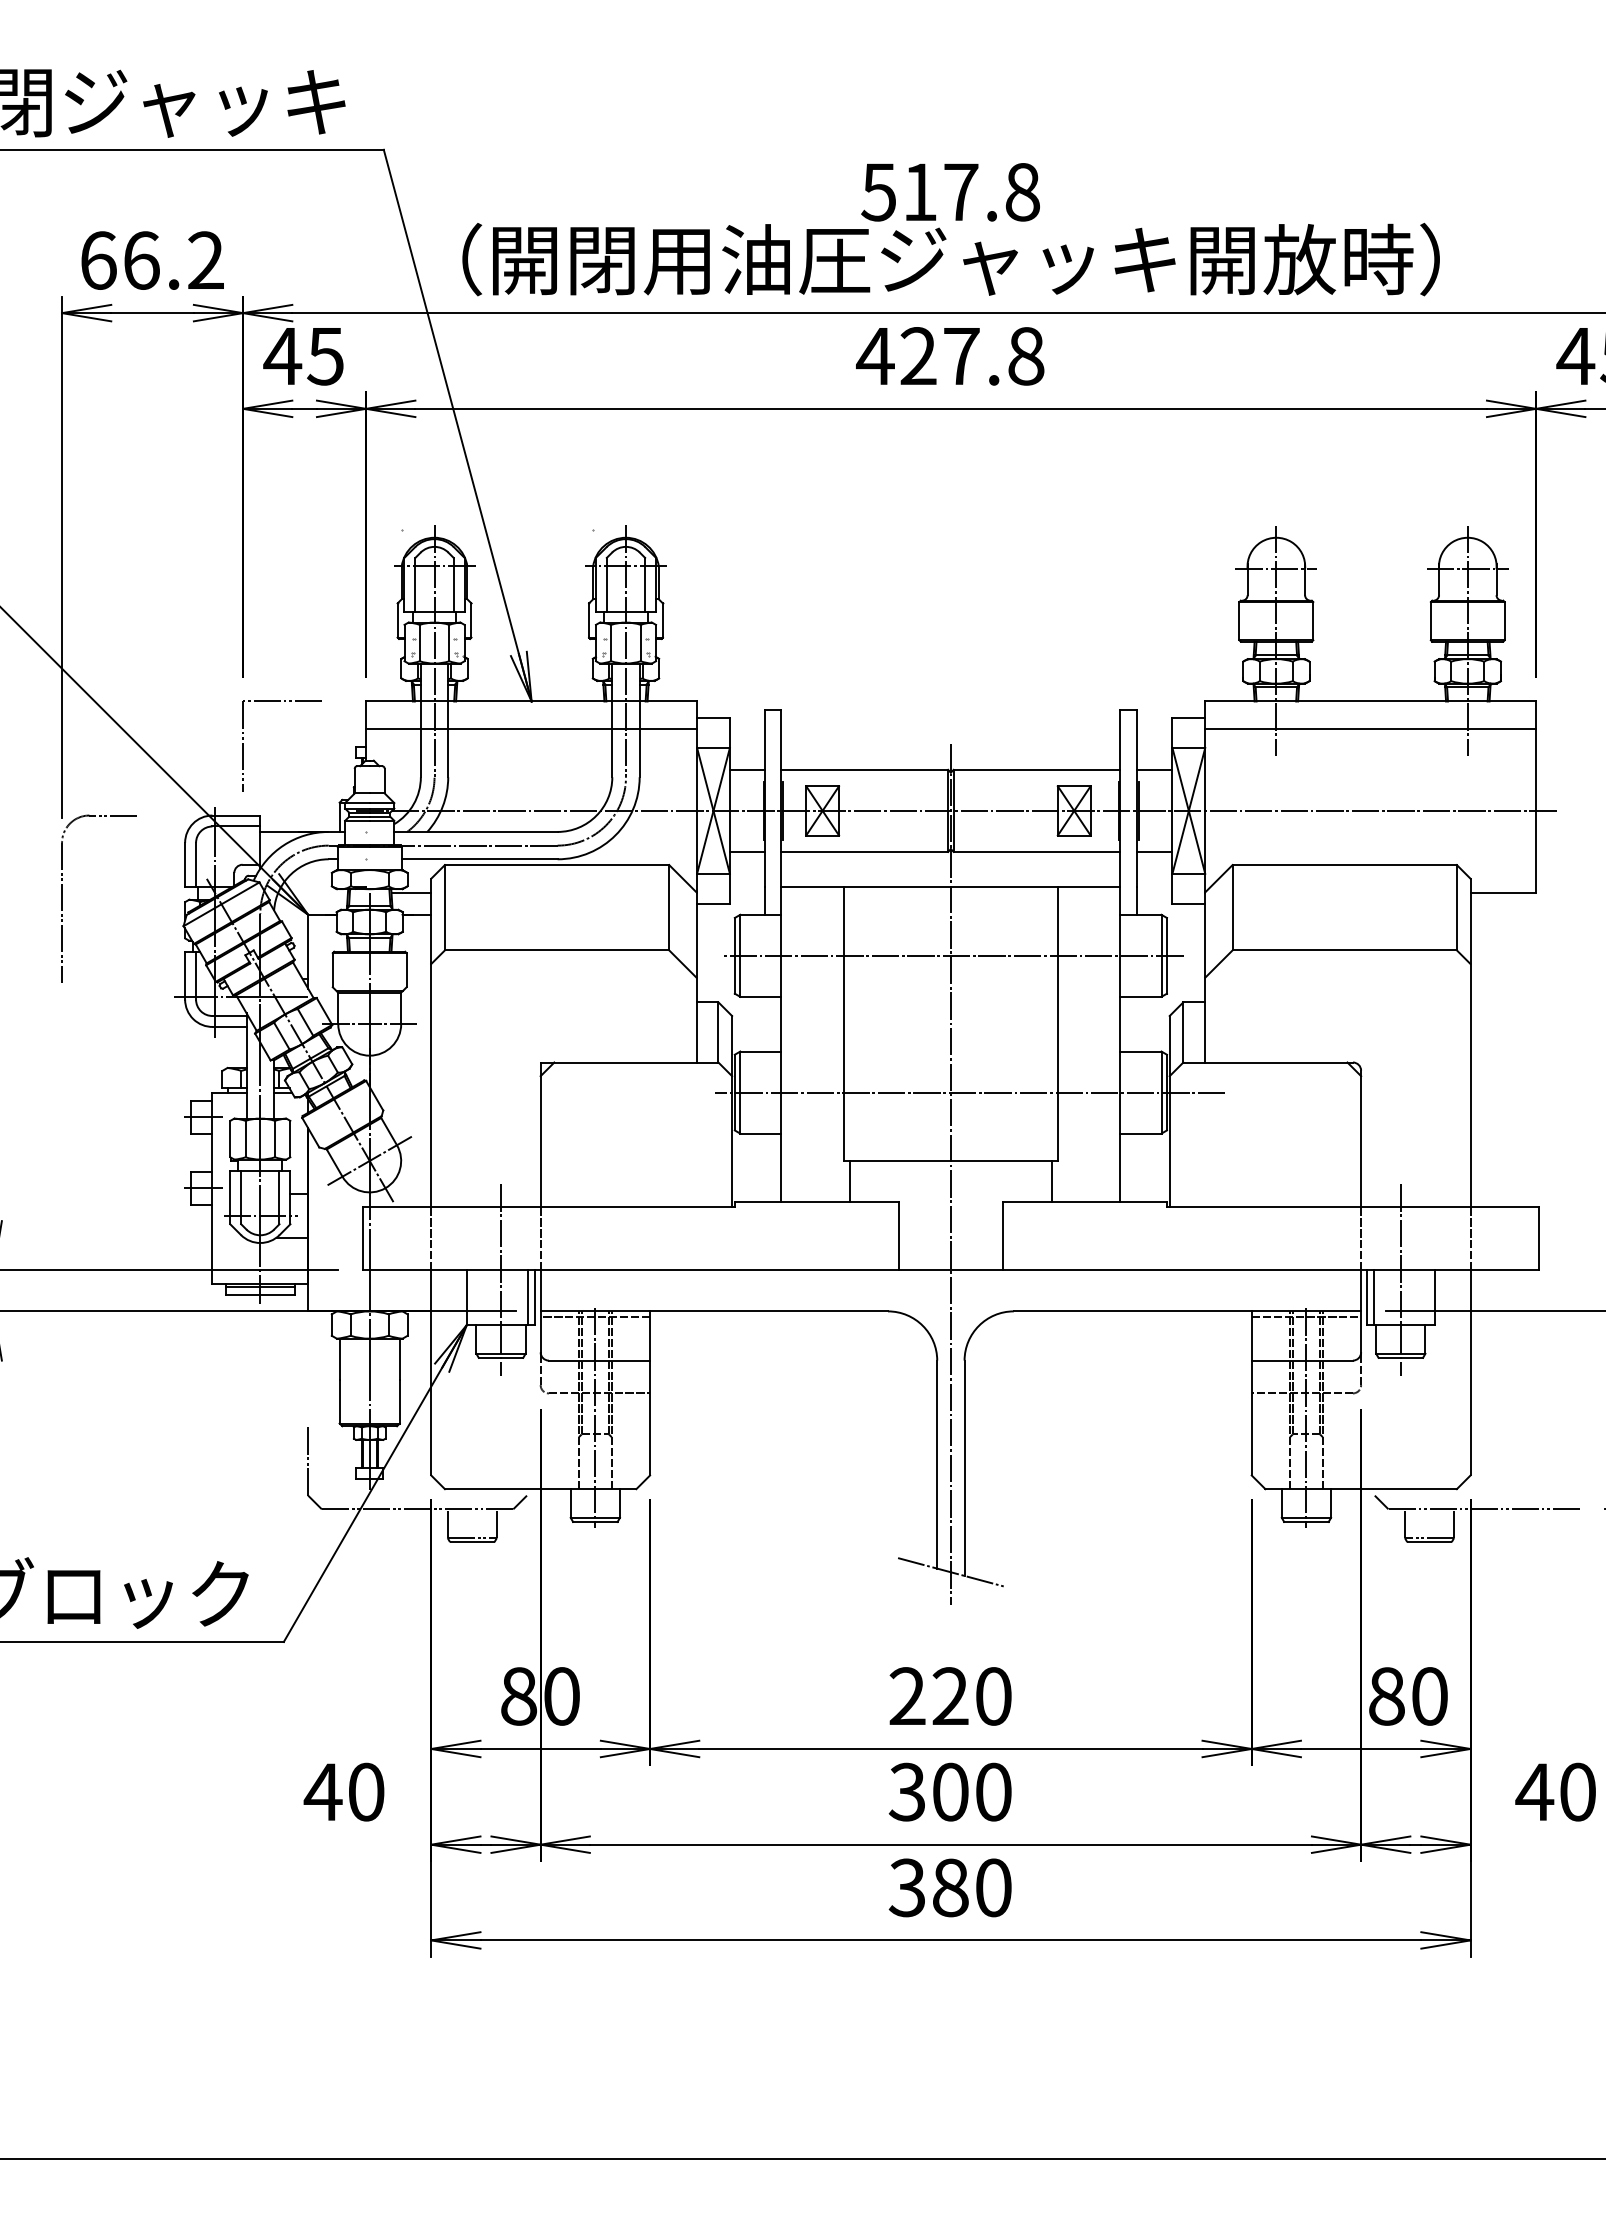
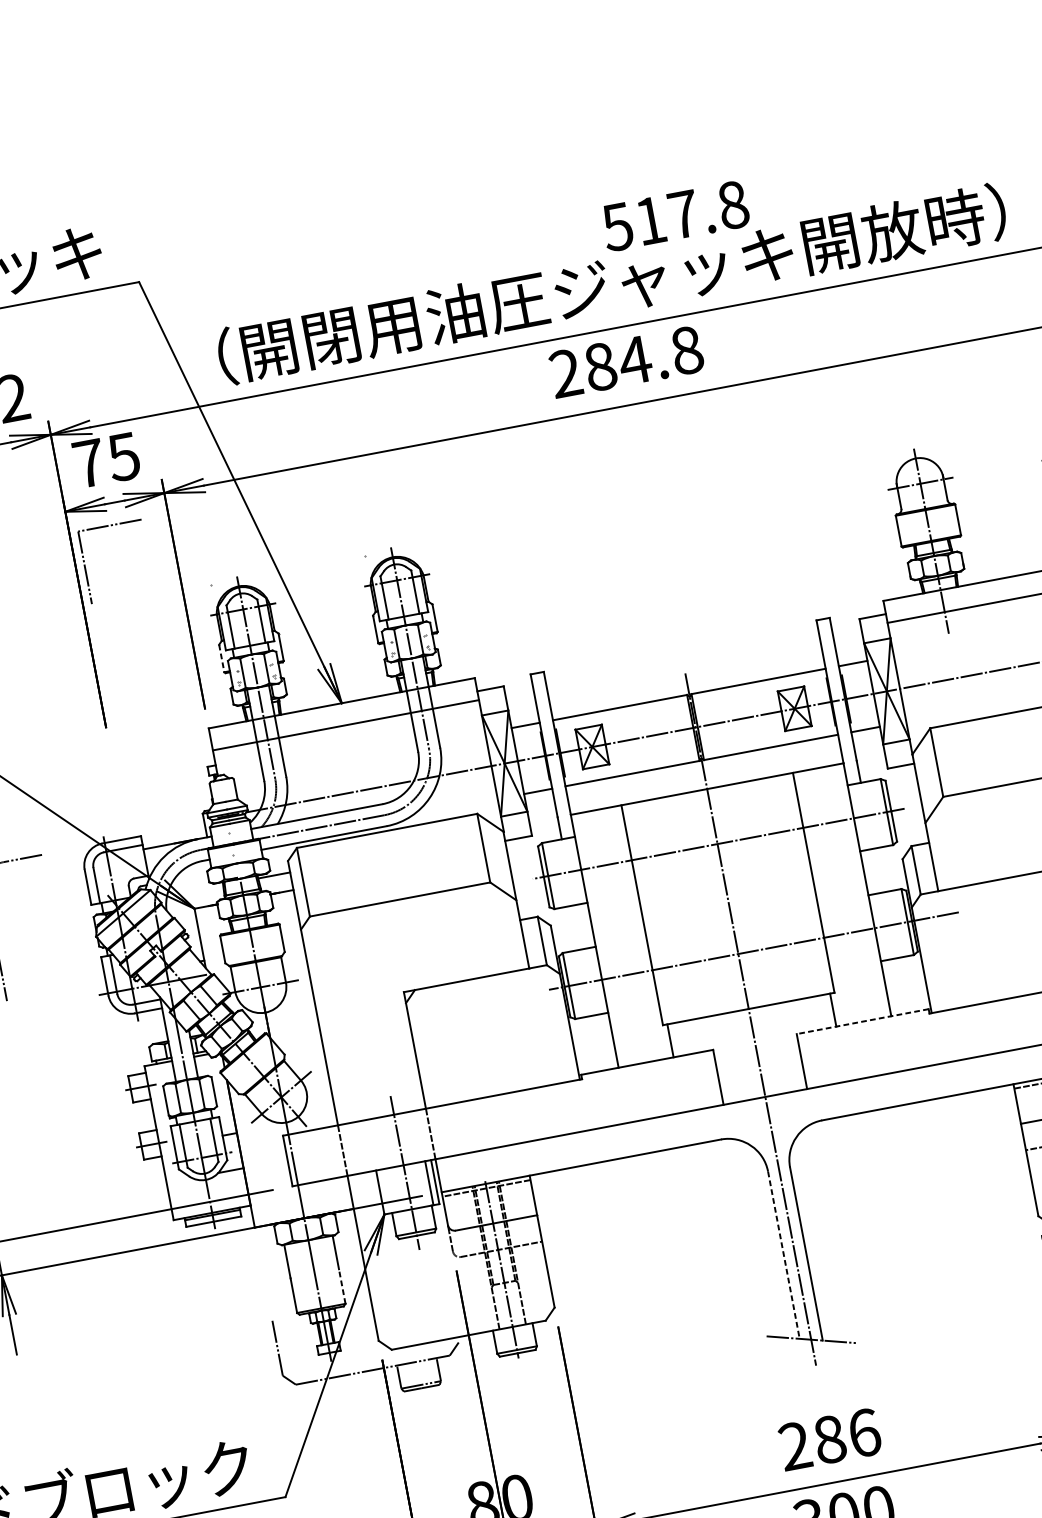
text: (950, 192) -> (675, 216), moved
text: (282, 356) -> (89, 463), 45 -> 75
text: (918, 356) -> (600, 367), 427.8 -> 284.8
line: (397, 621) -> (221, 659), solid -> dashed
part: (243, 745) -> (85, 566), moved
line: (1084, 1201) -> (862, 1021), solid -> dashed
line: (399, 1401) -> (341, 1286), solid -> dashed
line: (937, 1464) -> (784, 1255), solid -> dashed
text: (972, 1696) -> (847, 1436), 220 -> 286

